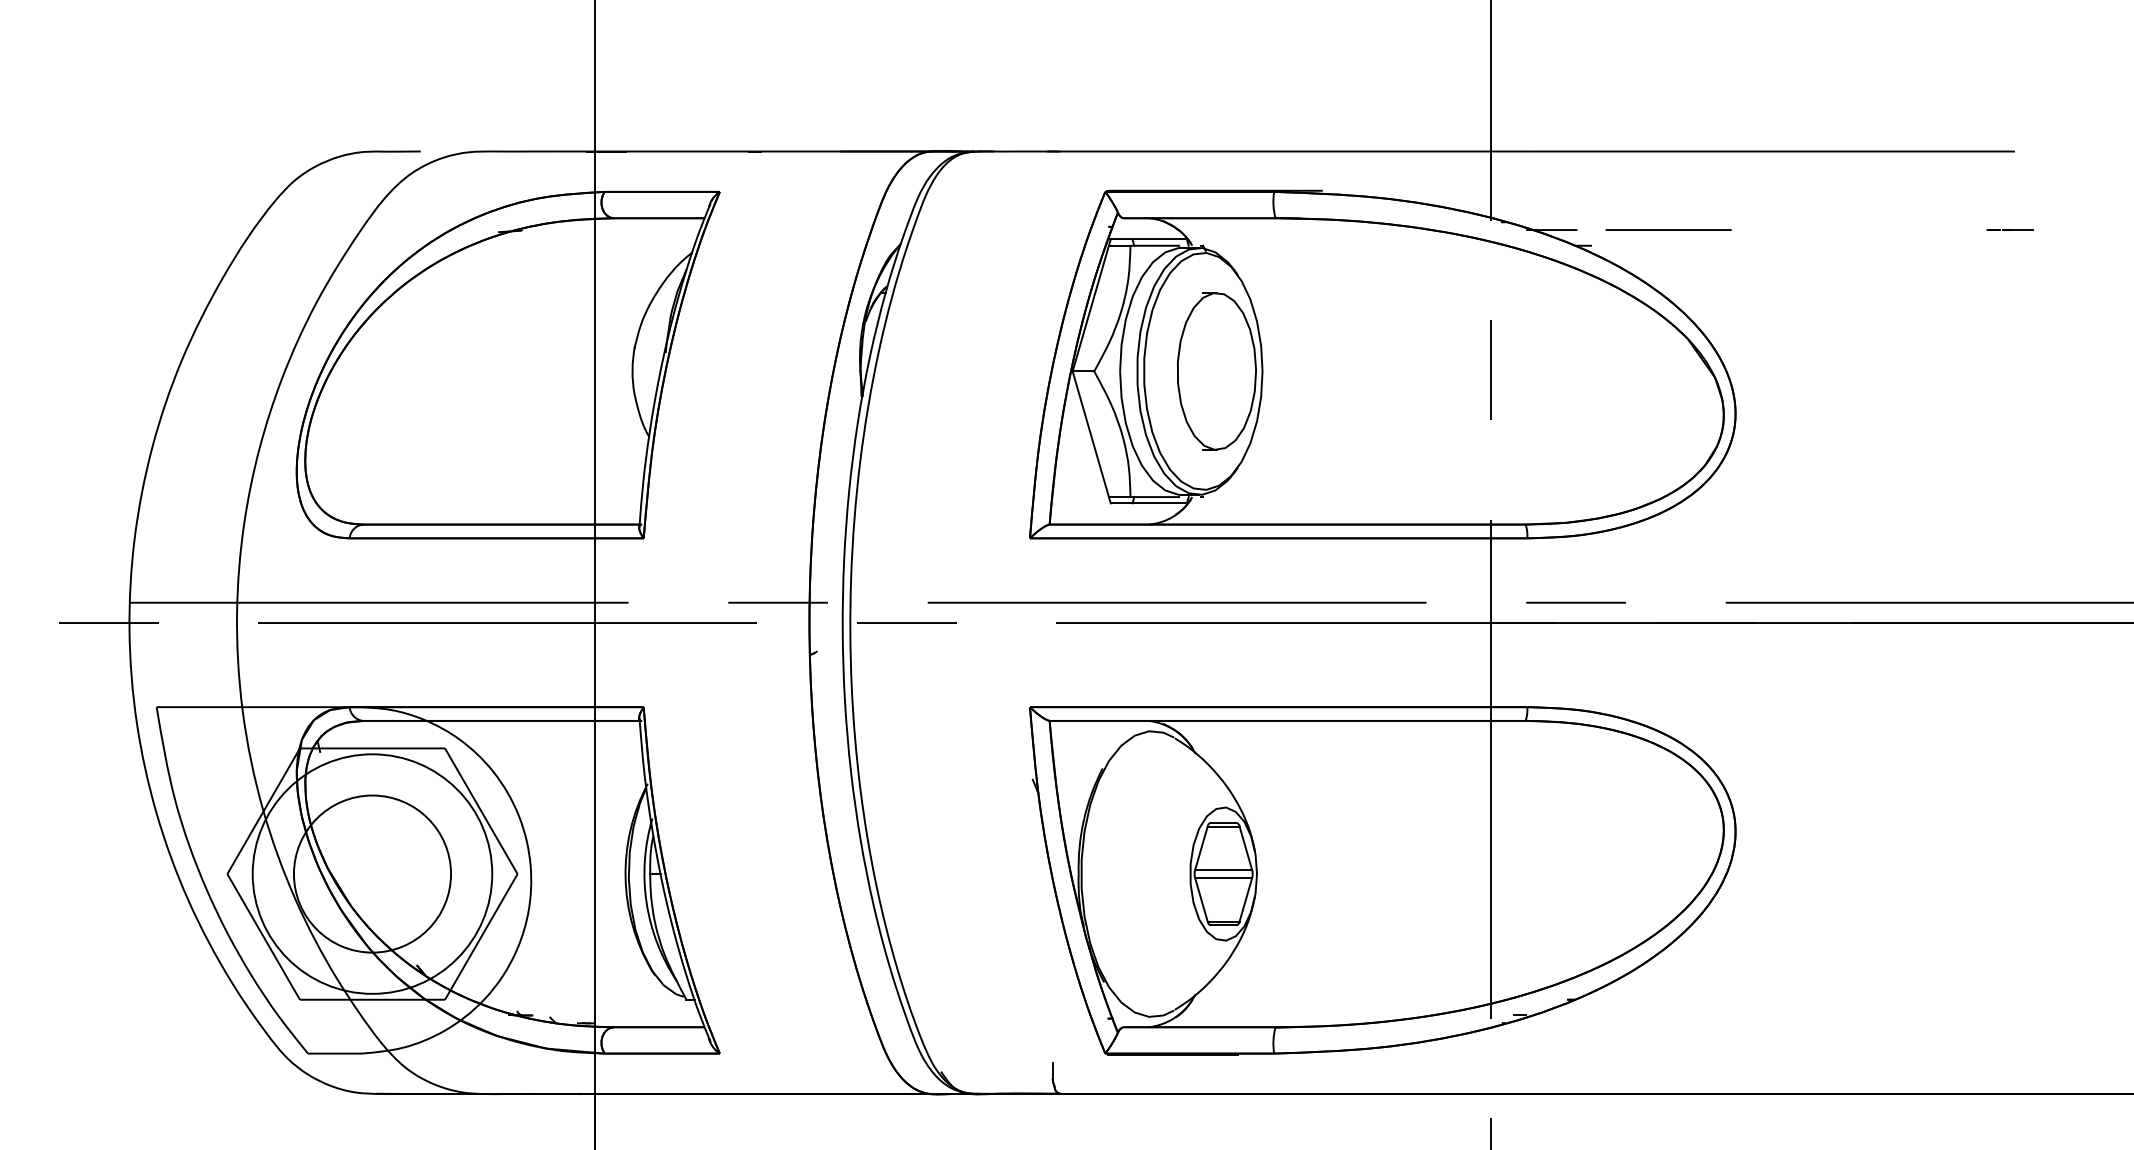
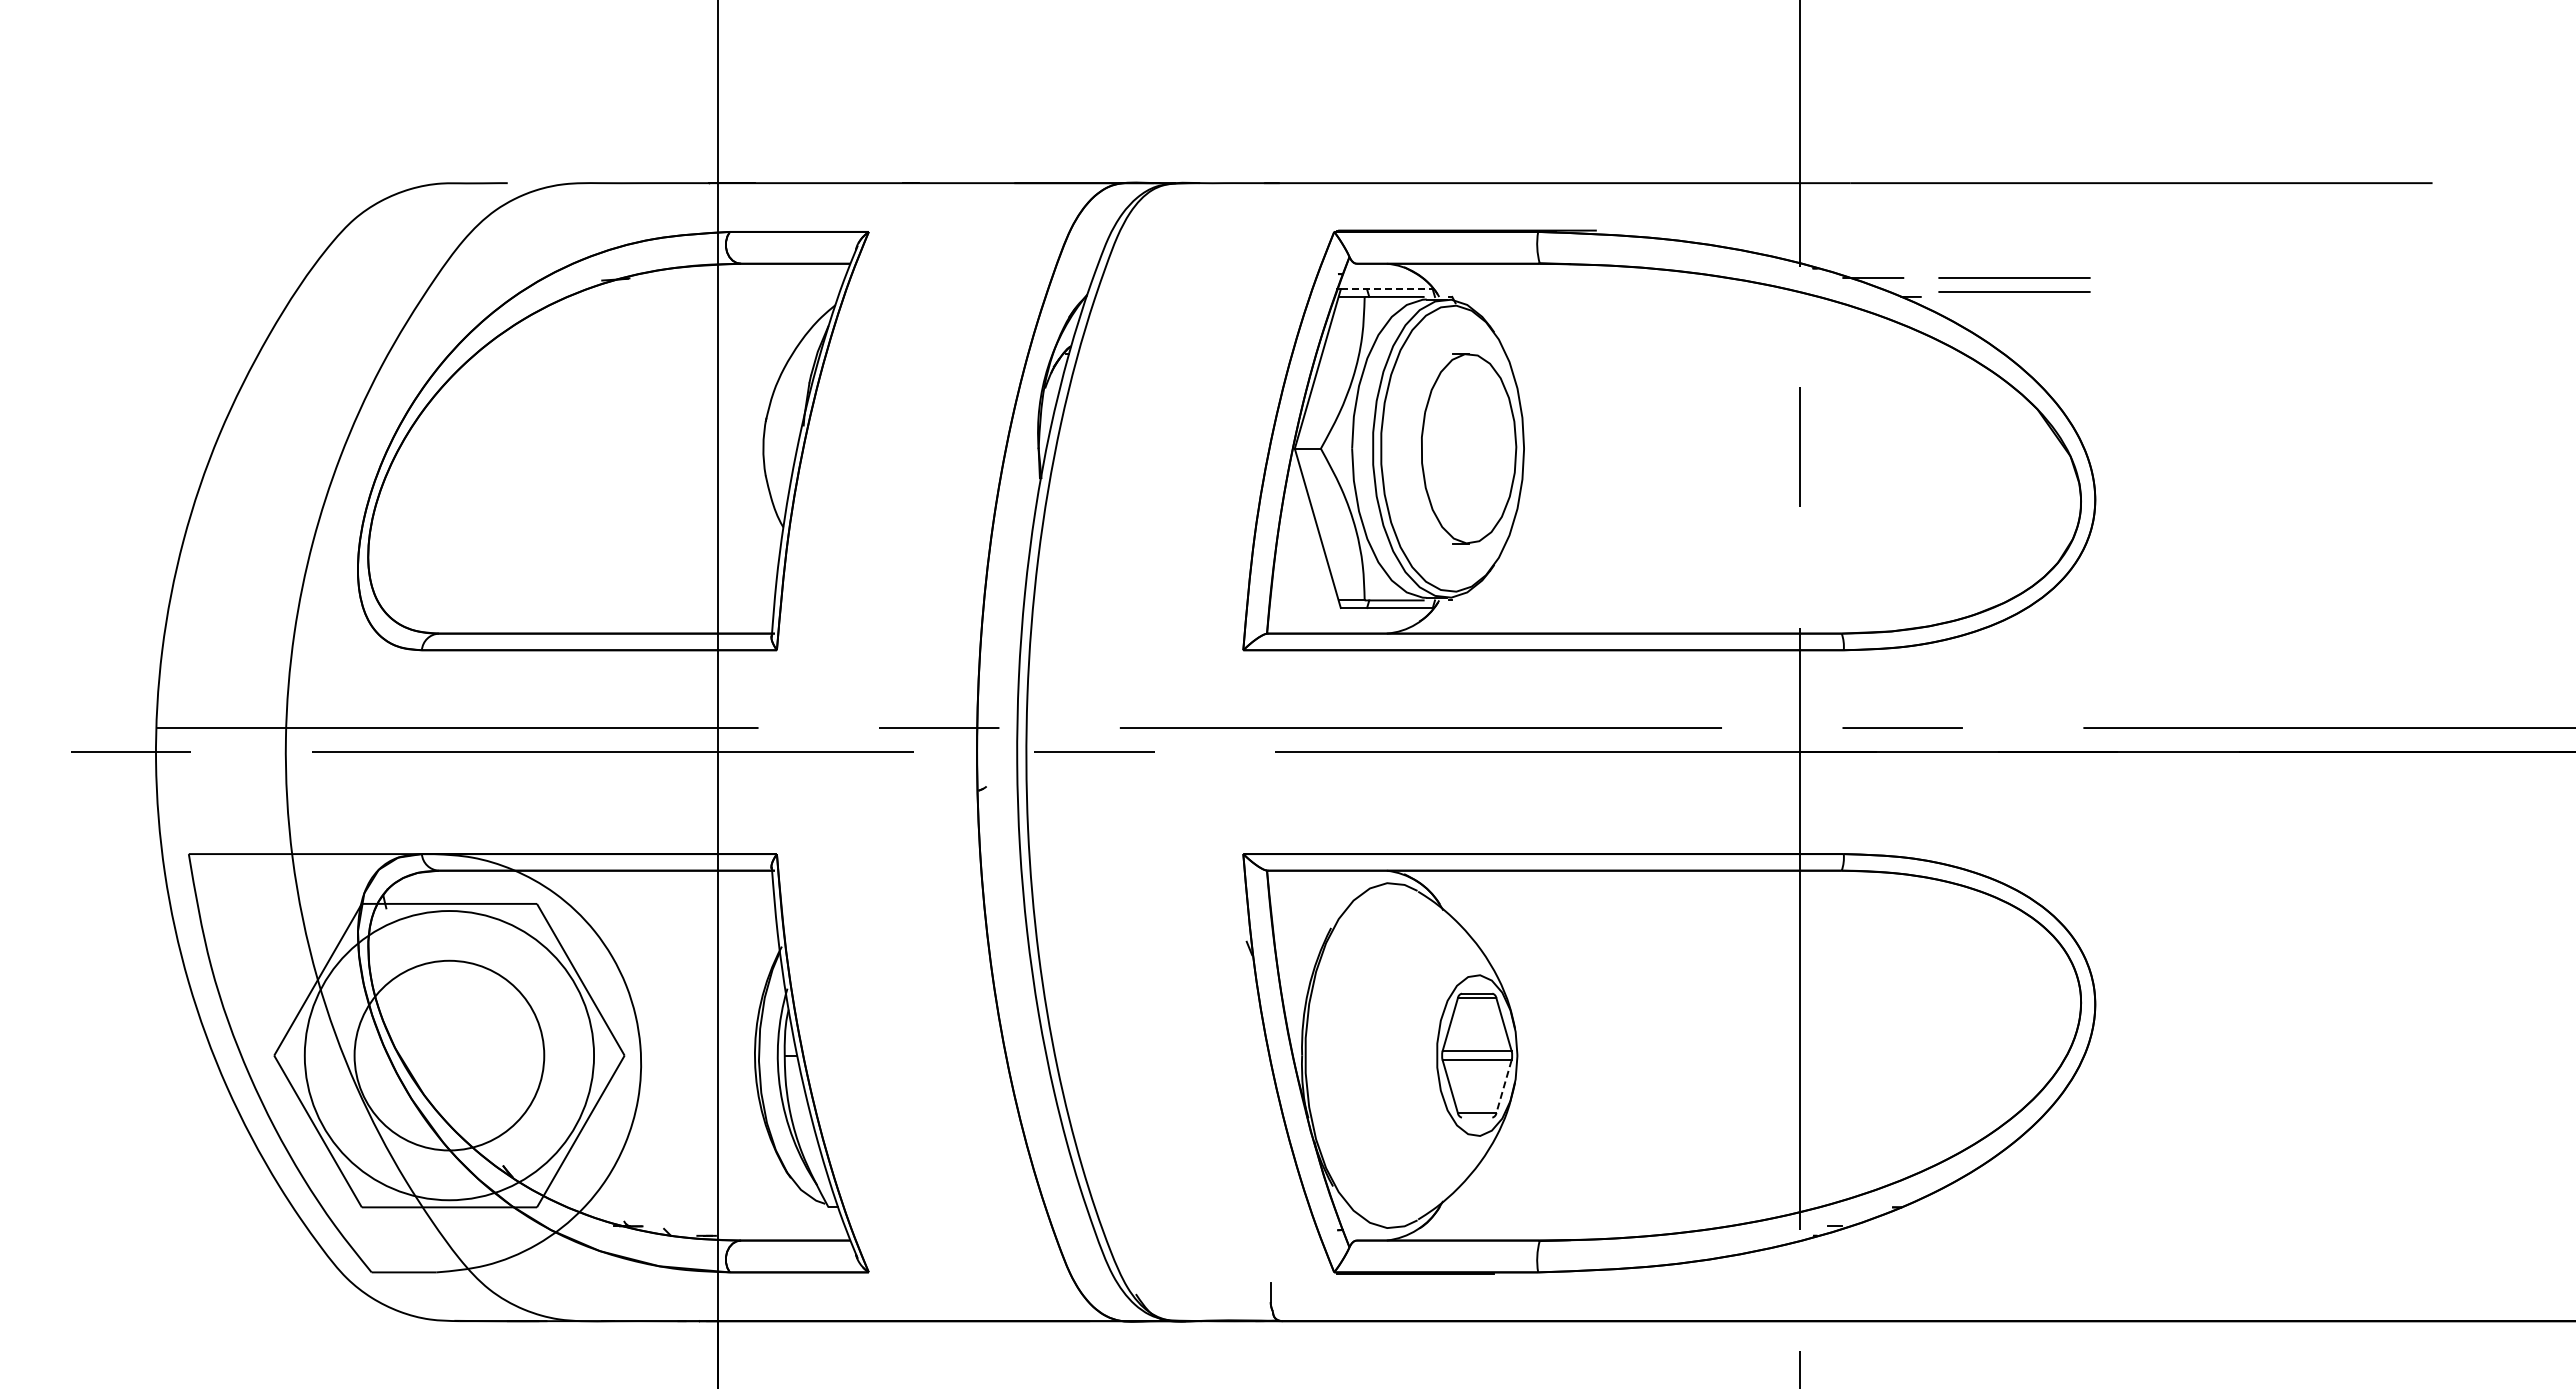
line: (2009, 229) -> (2426, 277), removed
line: (1148, 239) -> (1386, 289), solid -> dashed
line: (1668, 241) -> (2014, 291), added
line: (1245, 900) -> (1503, 1087), solid -> dashed
line: (1223, 925) -> (1476, 1117), removed

